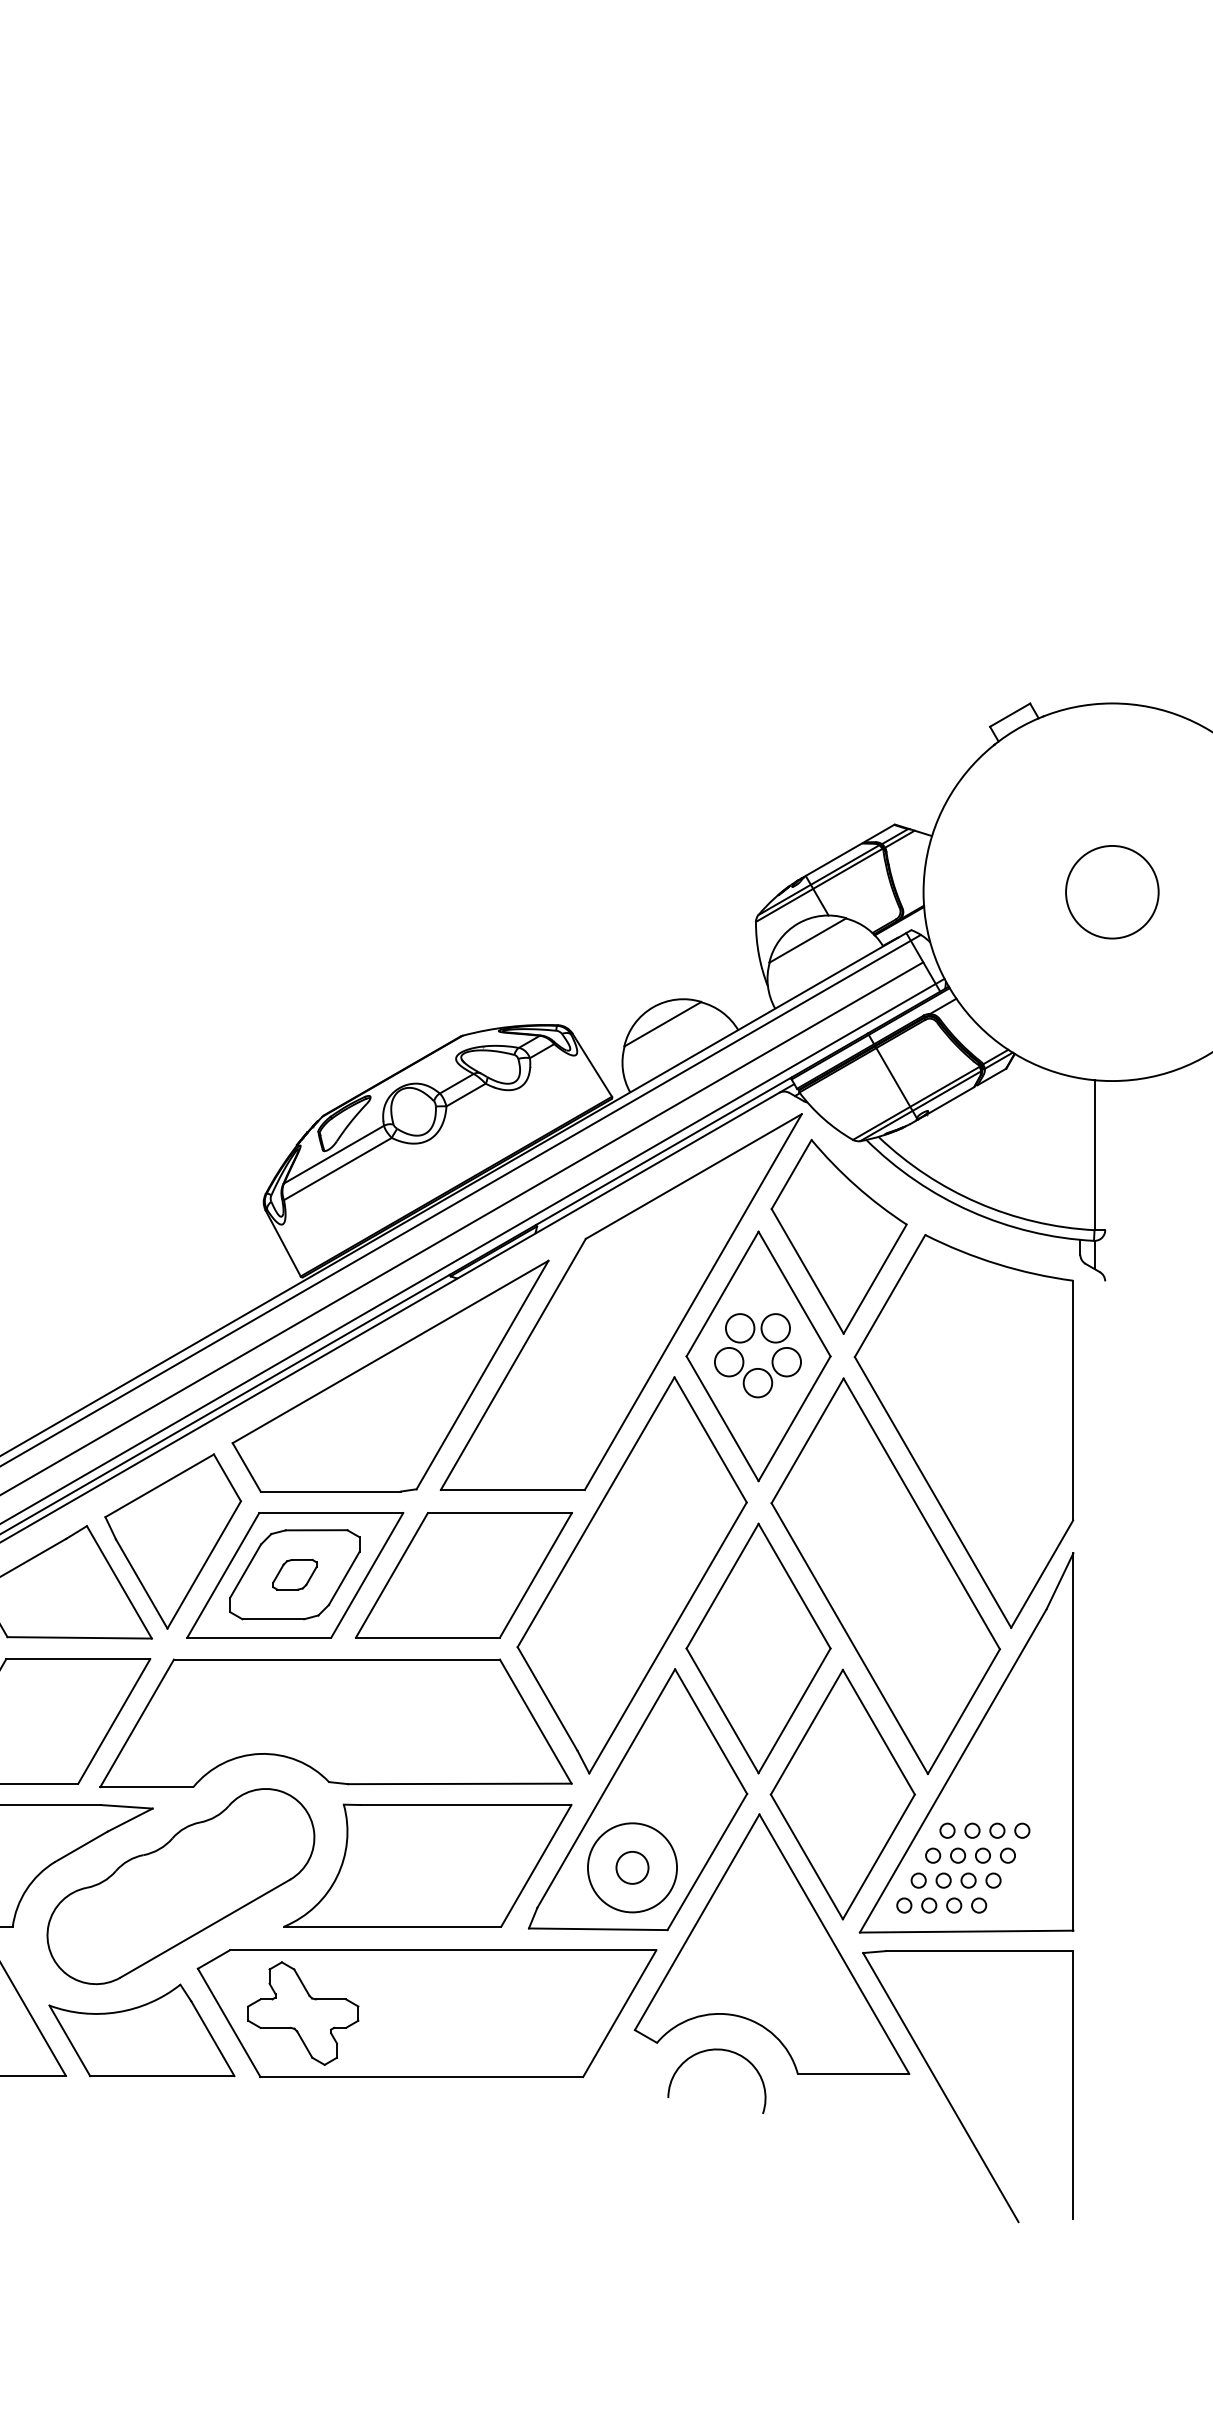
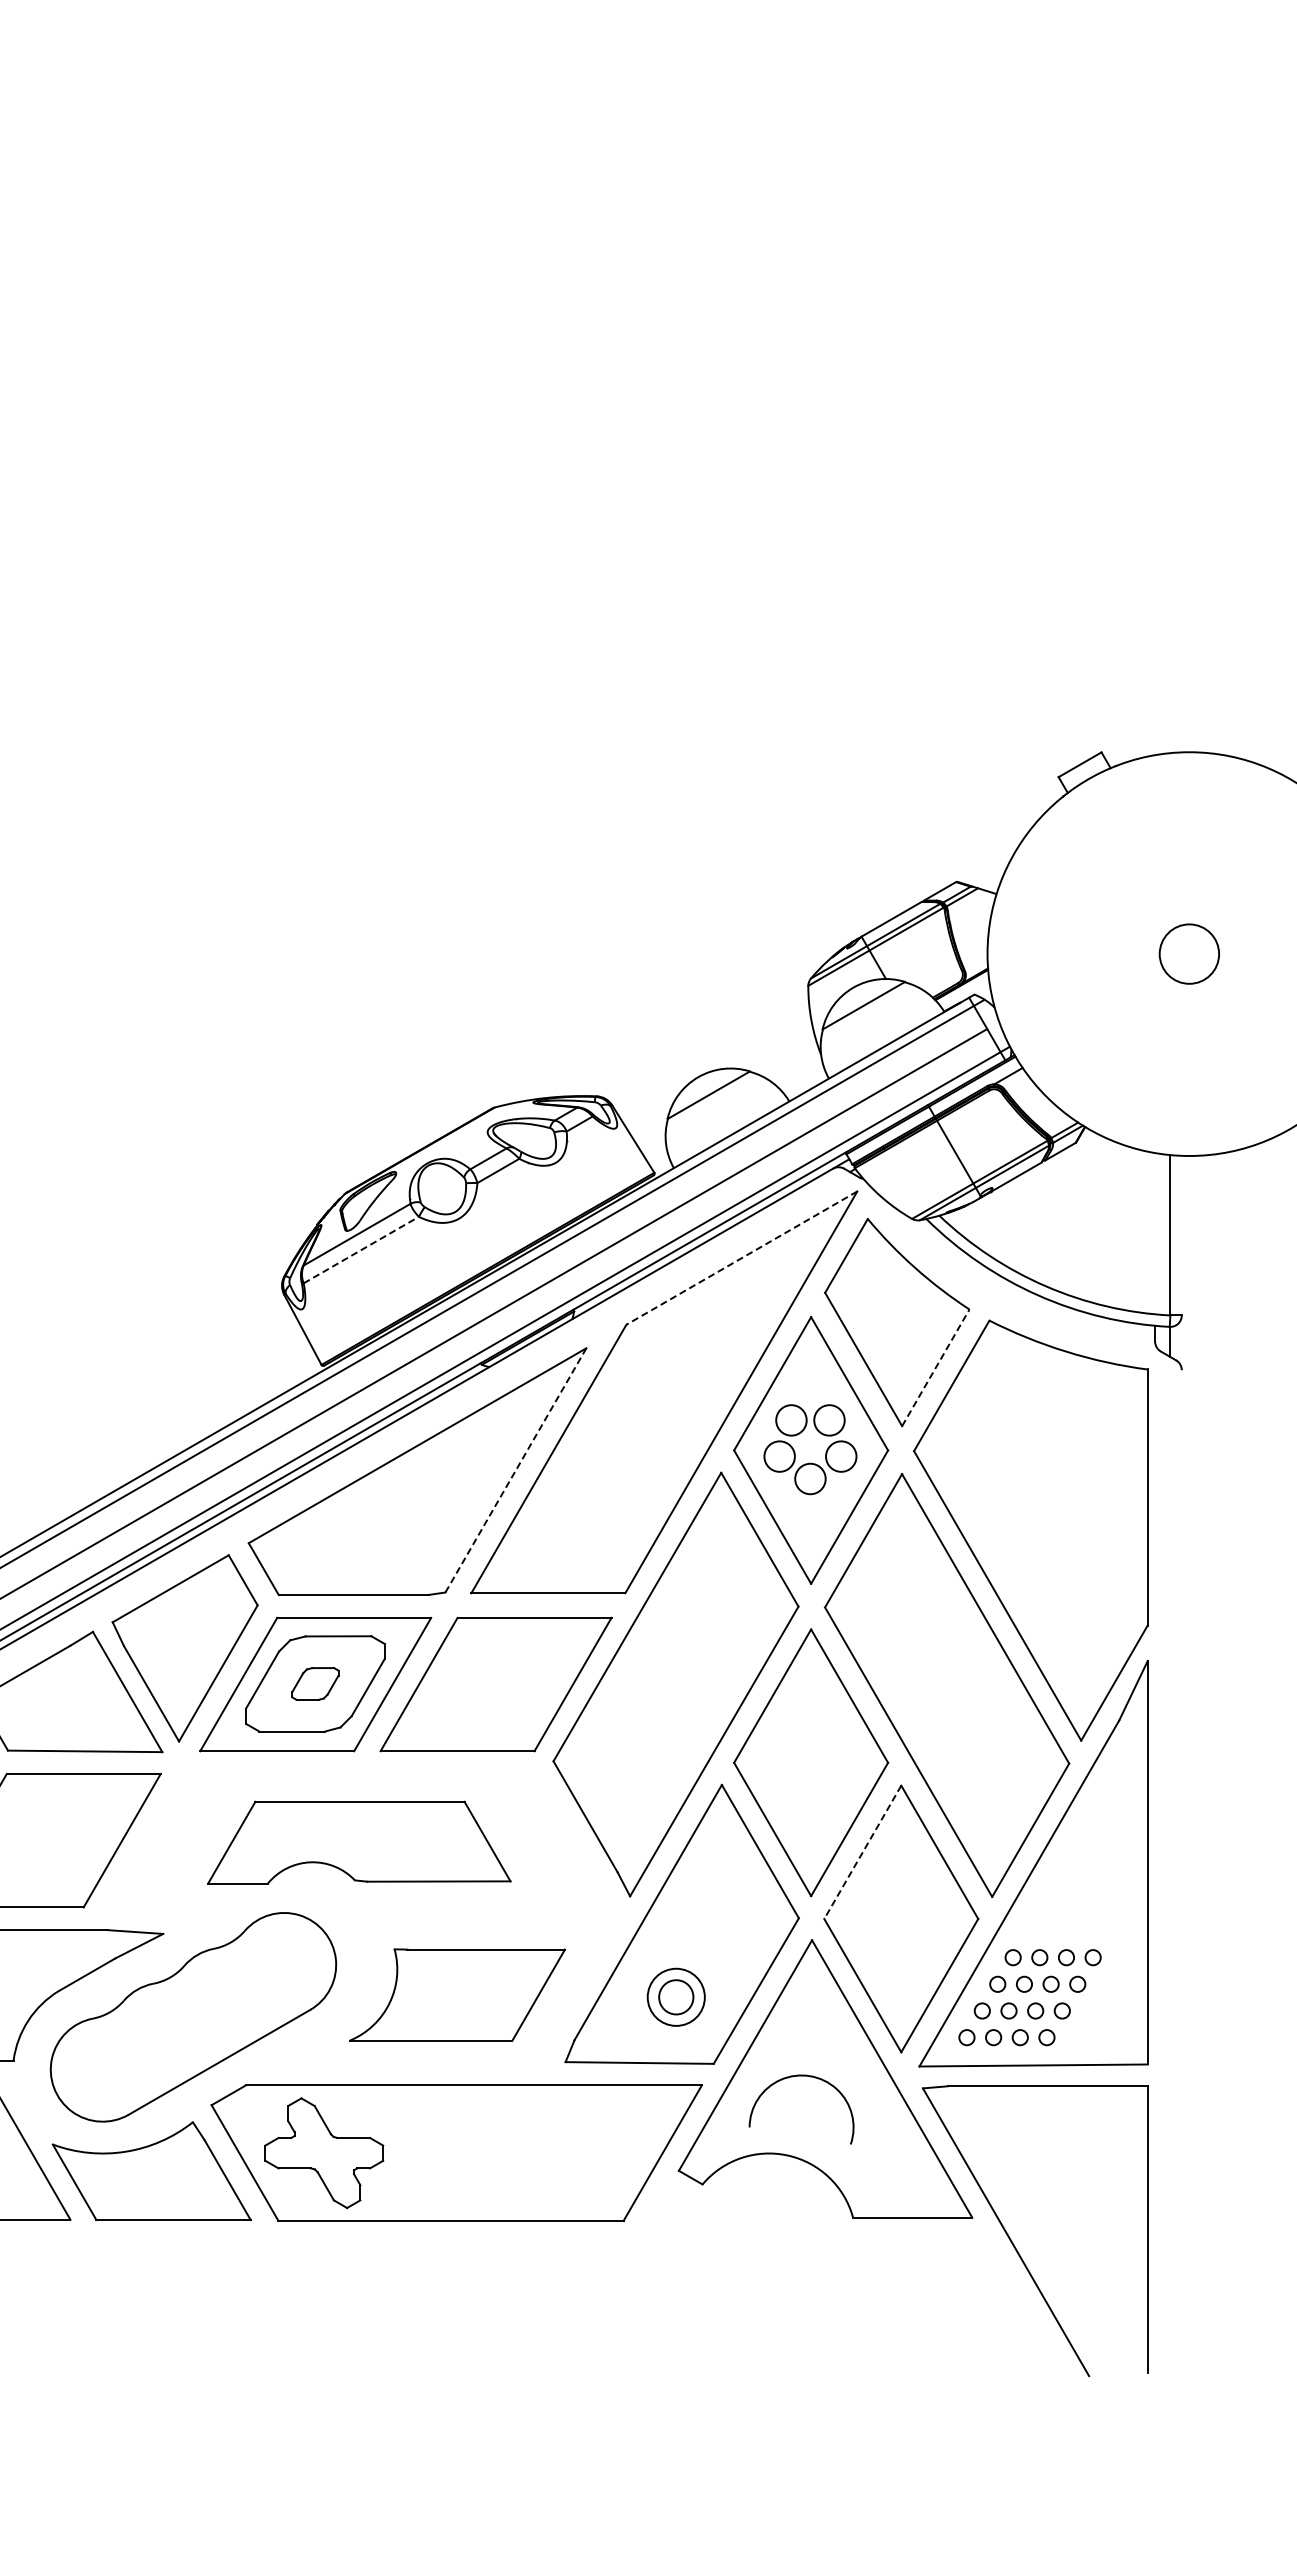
circle: (1111, 891) -> (1188, 953), size x0.6
line: (338, 1169) -> (361, 1250), solid -> dashed
line: (693, 1176) -> (741, 1258), solid -> dashed
line: (875, 1278) -> (936, 1367), solid -> dashed
line: (483, 1374) -> (516, 1469), solid -> dashed
part: (336, 1723) -> (359, 1842), size x0.6
line: (806, 1732) -> (862, 1852), solid -> dashed
part: (427, 1865) -> (457, 1994), size x0.7
circle: (631, 1867) -> (675, 1996), size x0.6
arc: (709, 2051) -> (793, 2077), moved

